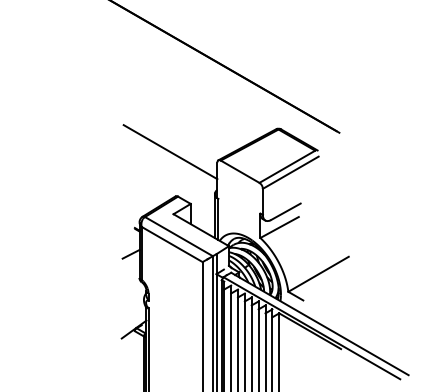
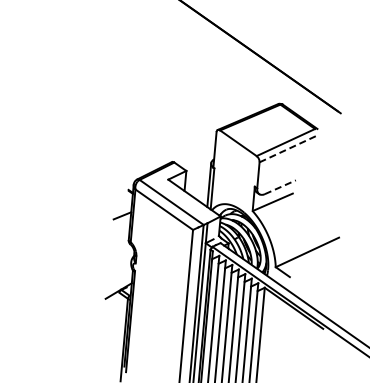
line: (170, 152) -> (170, 117), removed
line: (291, 172) -> (289, 148), solid -> dashed
line: (285, 211) -> (280, 186), solid -> dashed

